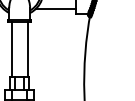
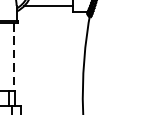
line: (27, 49) -> (13, 56), solid -> dashed

